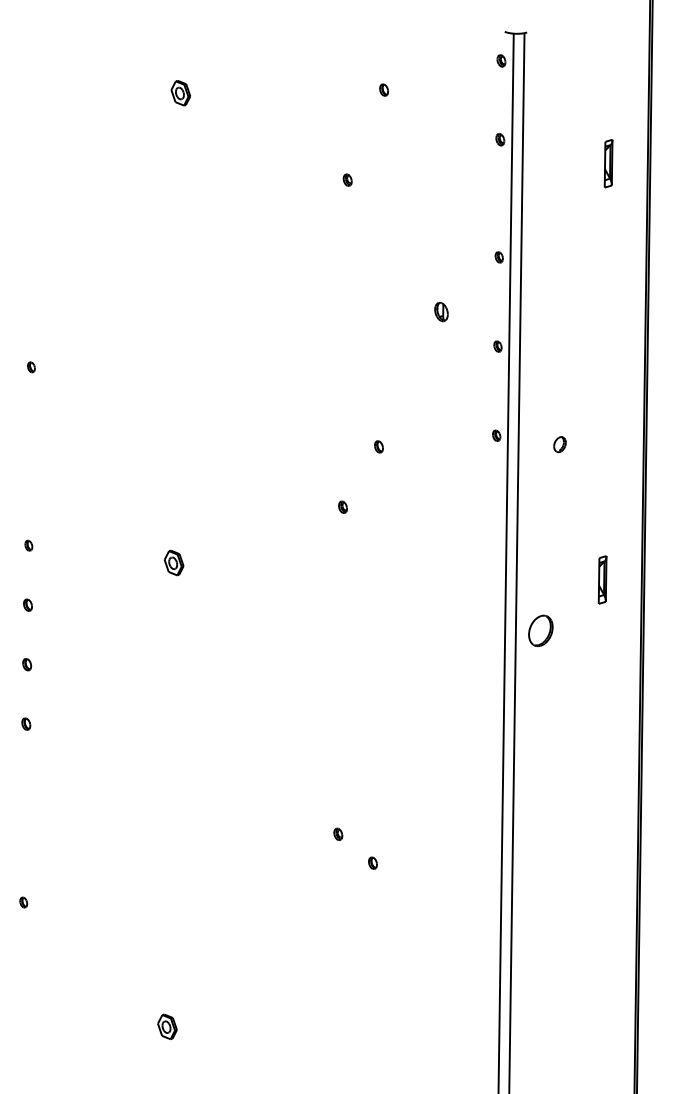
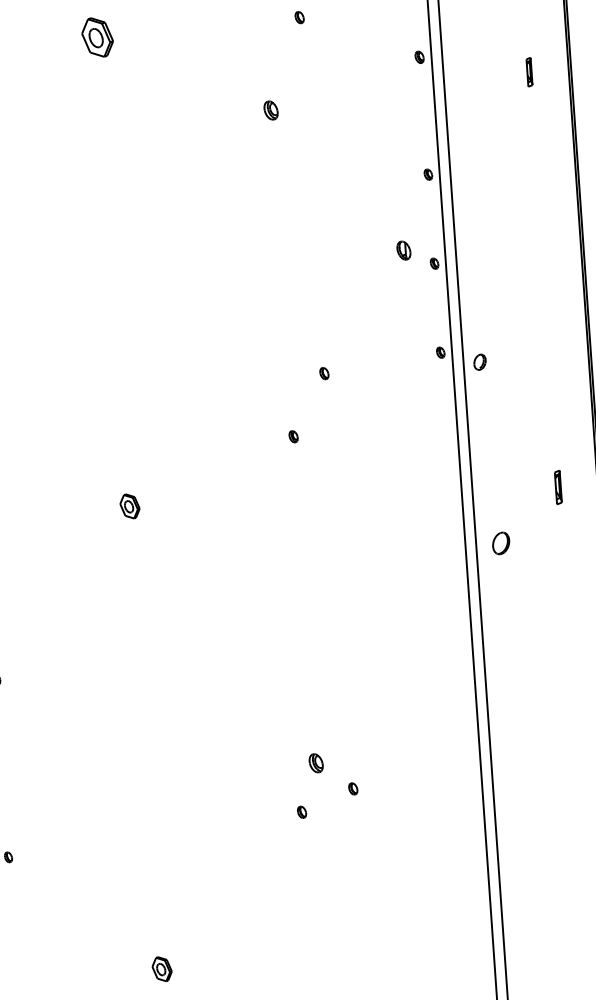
part: (180, 93) -> (97, 38), size x1.6
part: (608, 163) -> (529, 71), size x0.6
part: (347, 179) -> (270, 109), size x1.6
part: (441, 311) -> (403, 250), moved
part: (559, 444) -> (479, 362), moved
part: (602, 579) -> (558, 487), size x0.7
part: (540, 630) -> (500, 543), size x0.7
part: (338, 833) -> (316, 762), size x1.6
part: (319, 881) -> (301, 811), added

